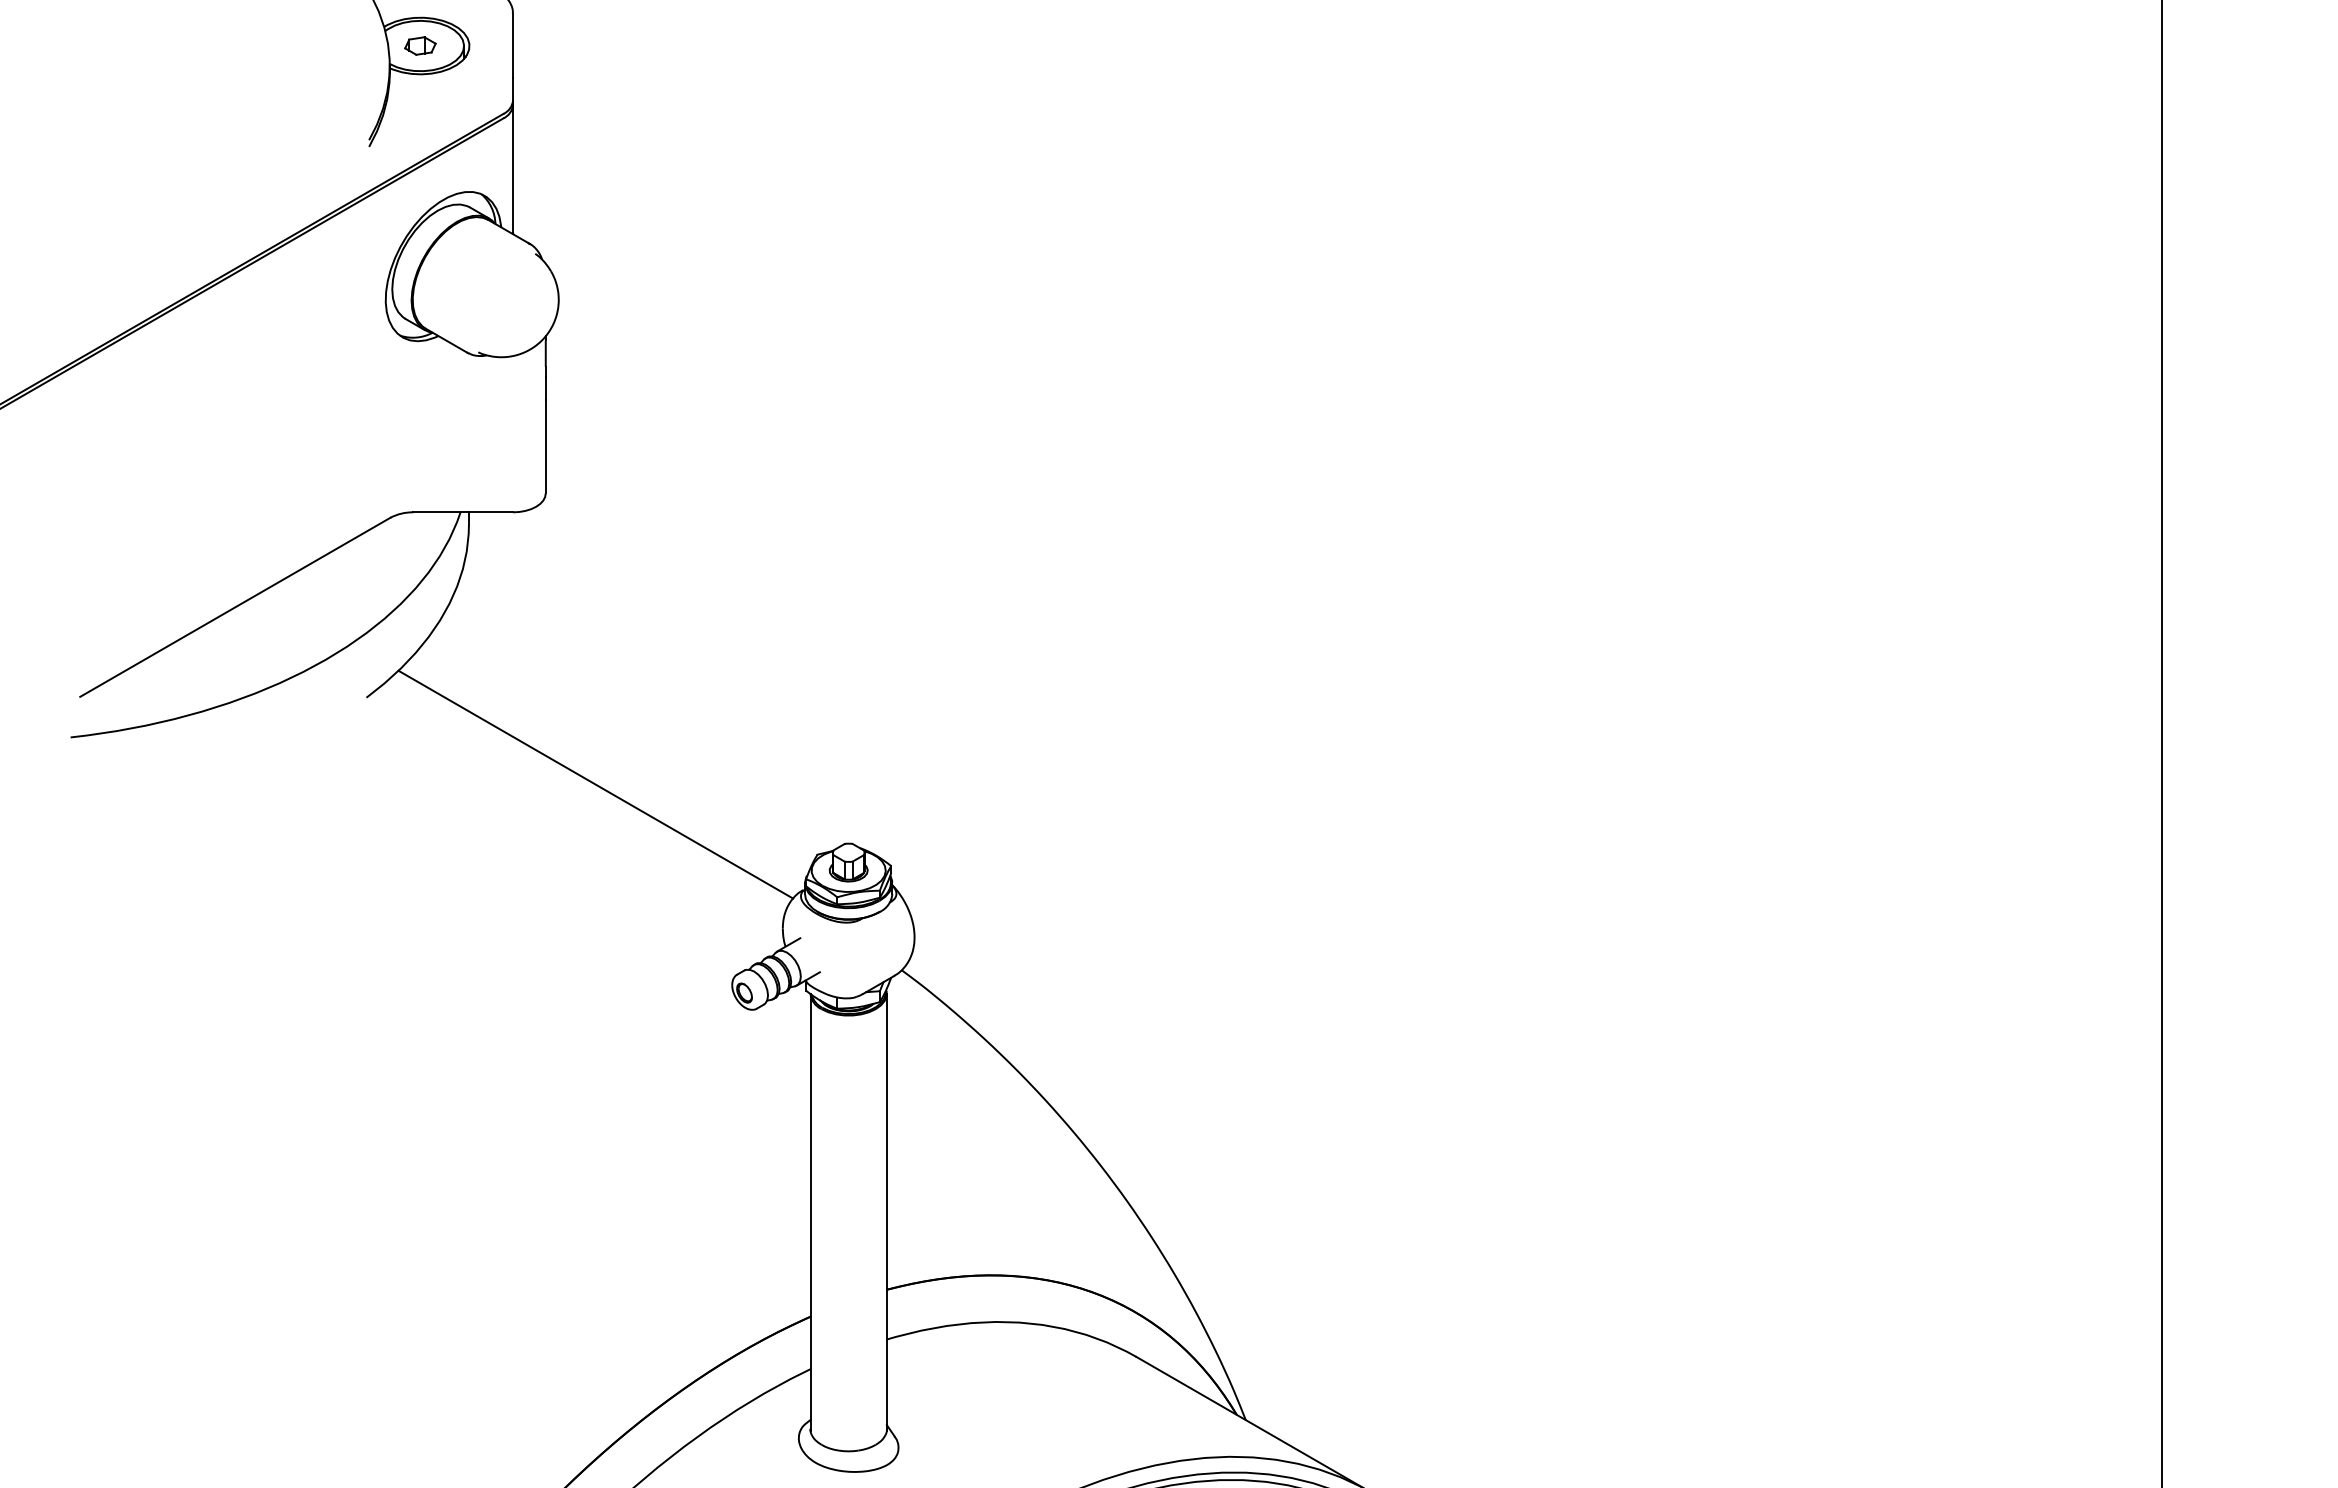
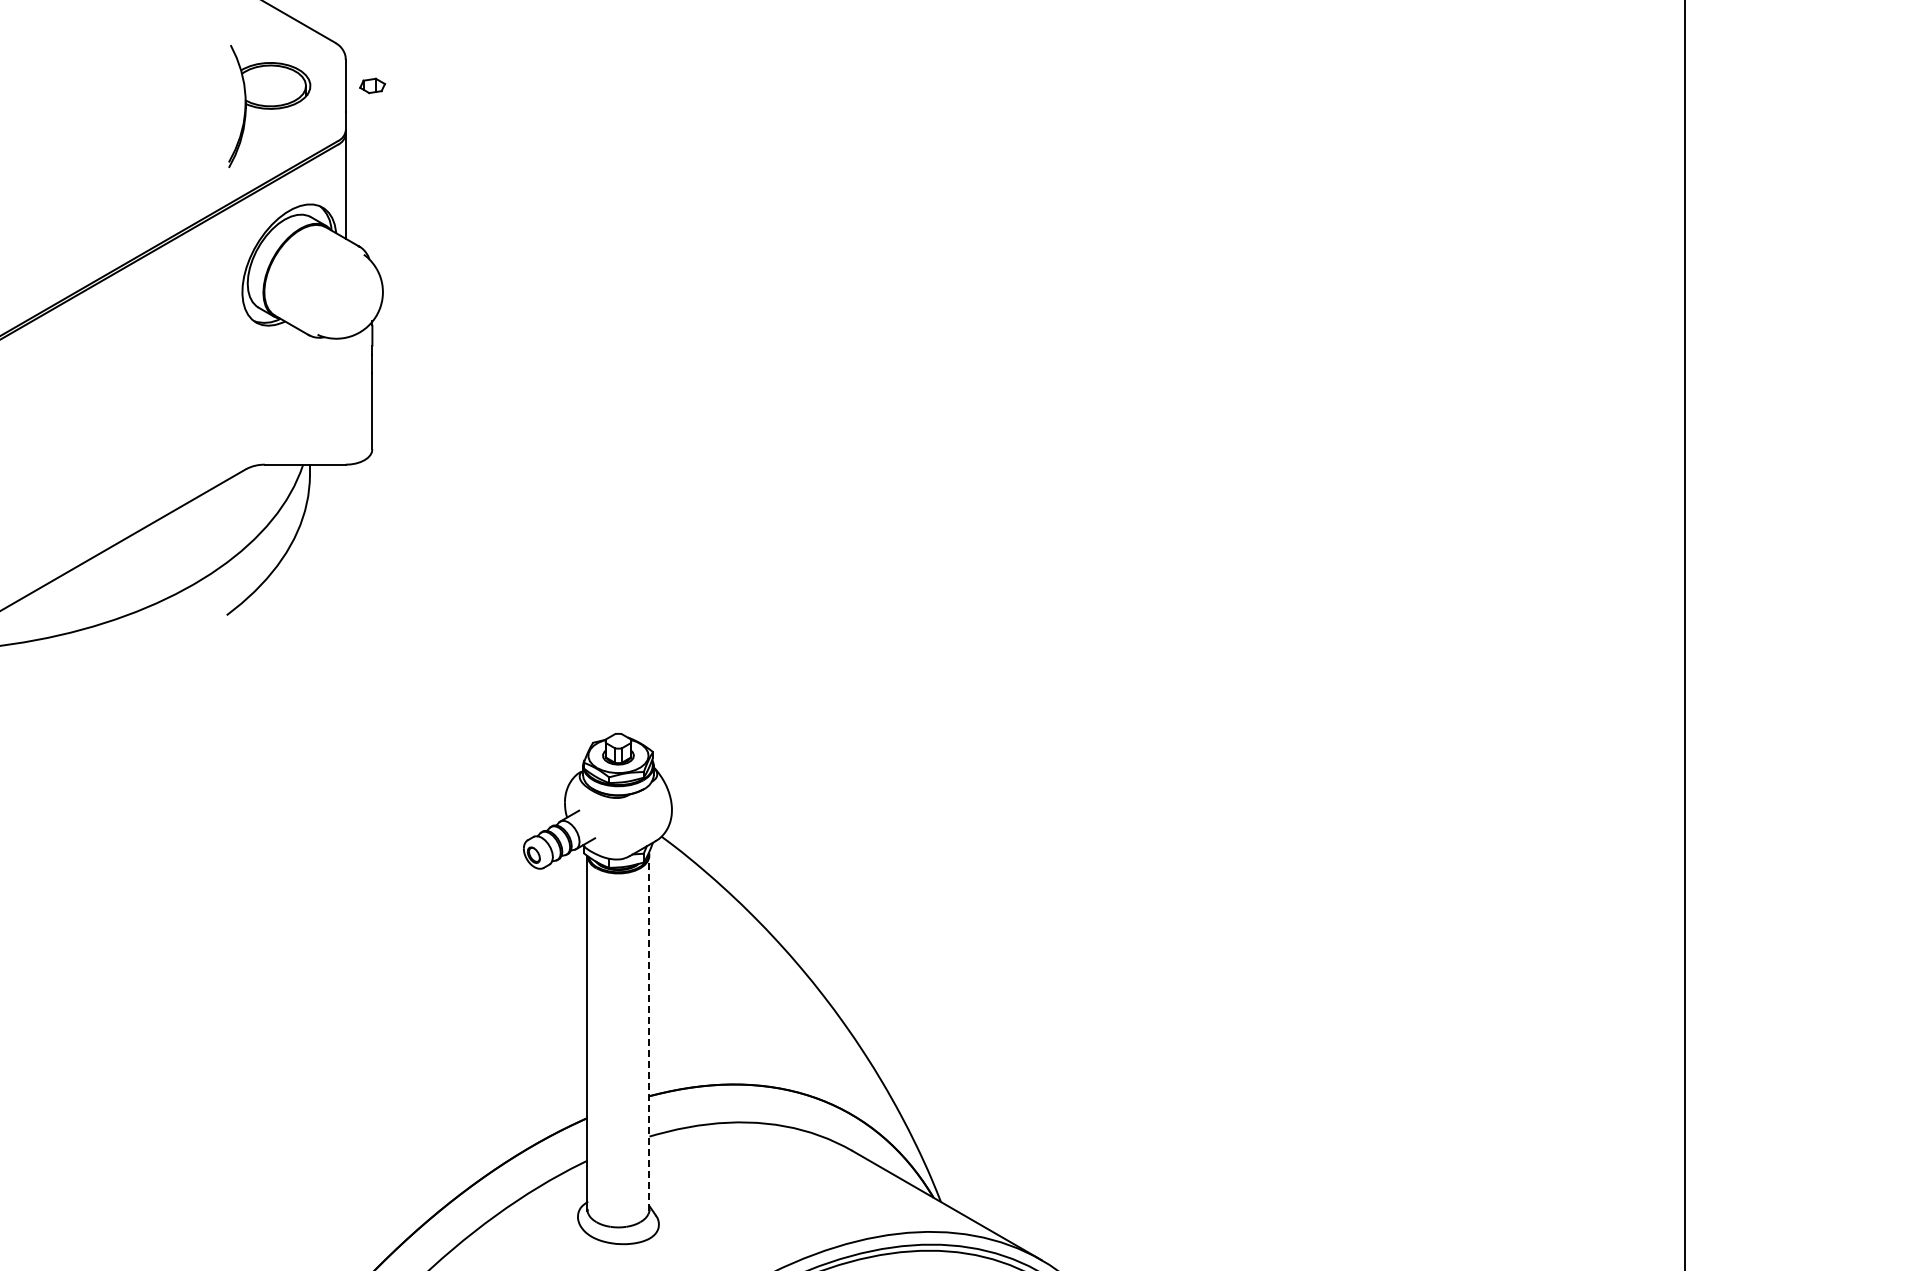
part: (420, 45) -> (372, 85), moved
line: (595, 784) -> (412, 685), removed
line: (886, 1212) -> (649, 1033), solid -> dashed

